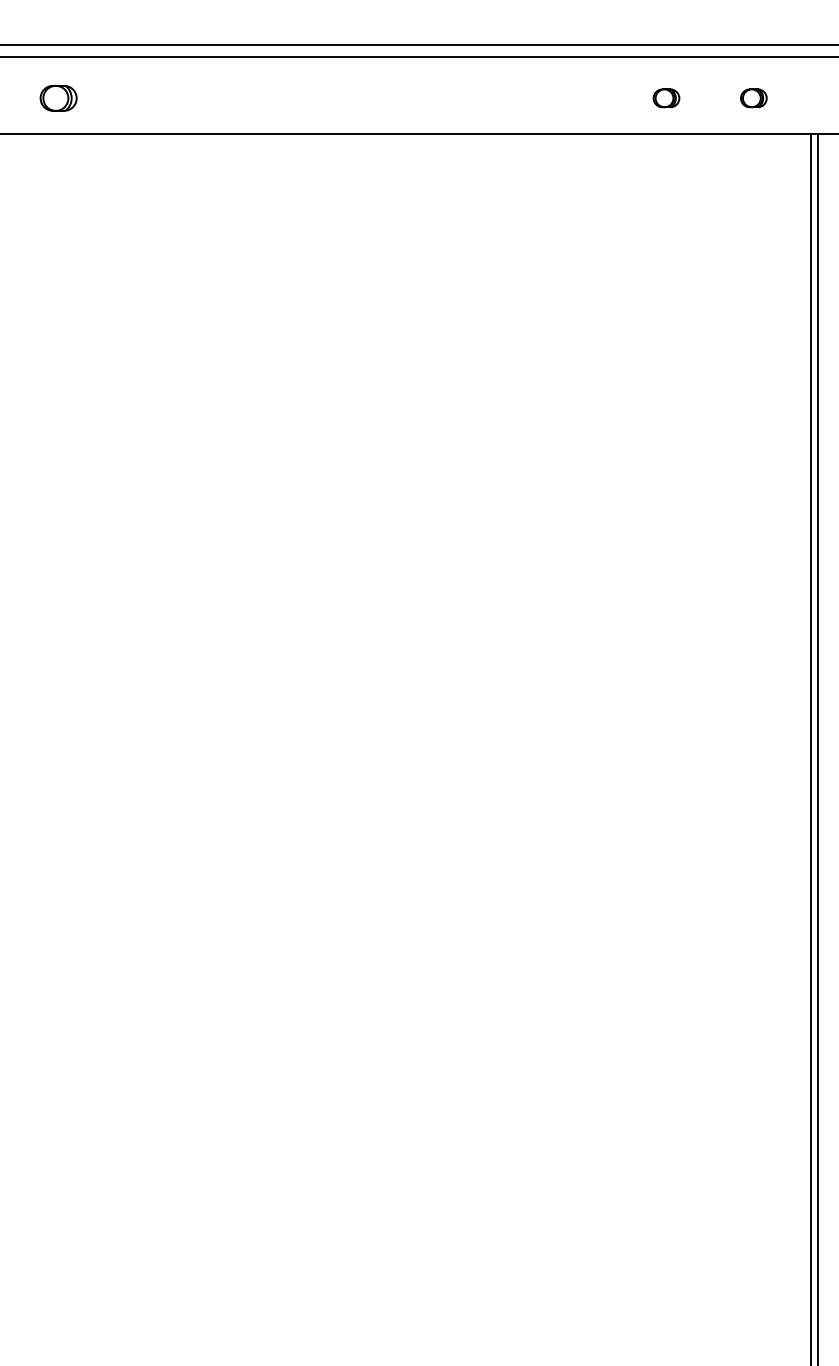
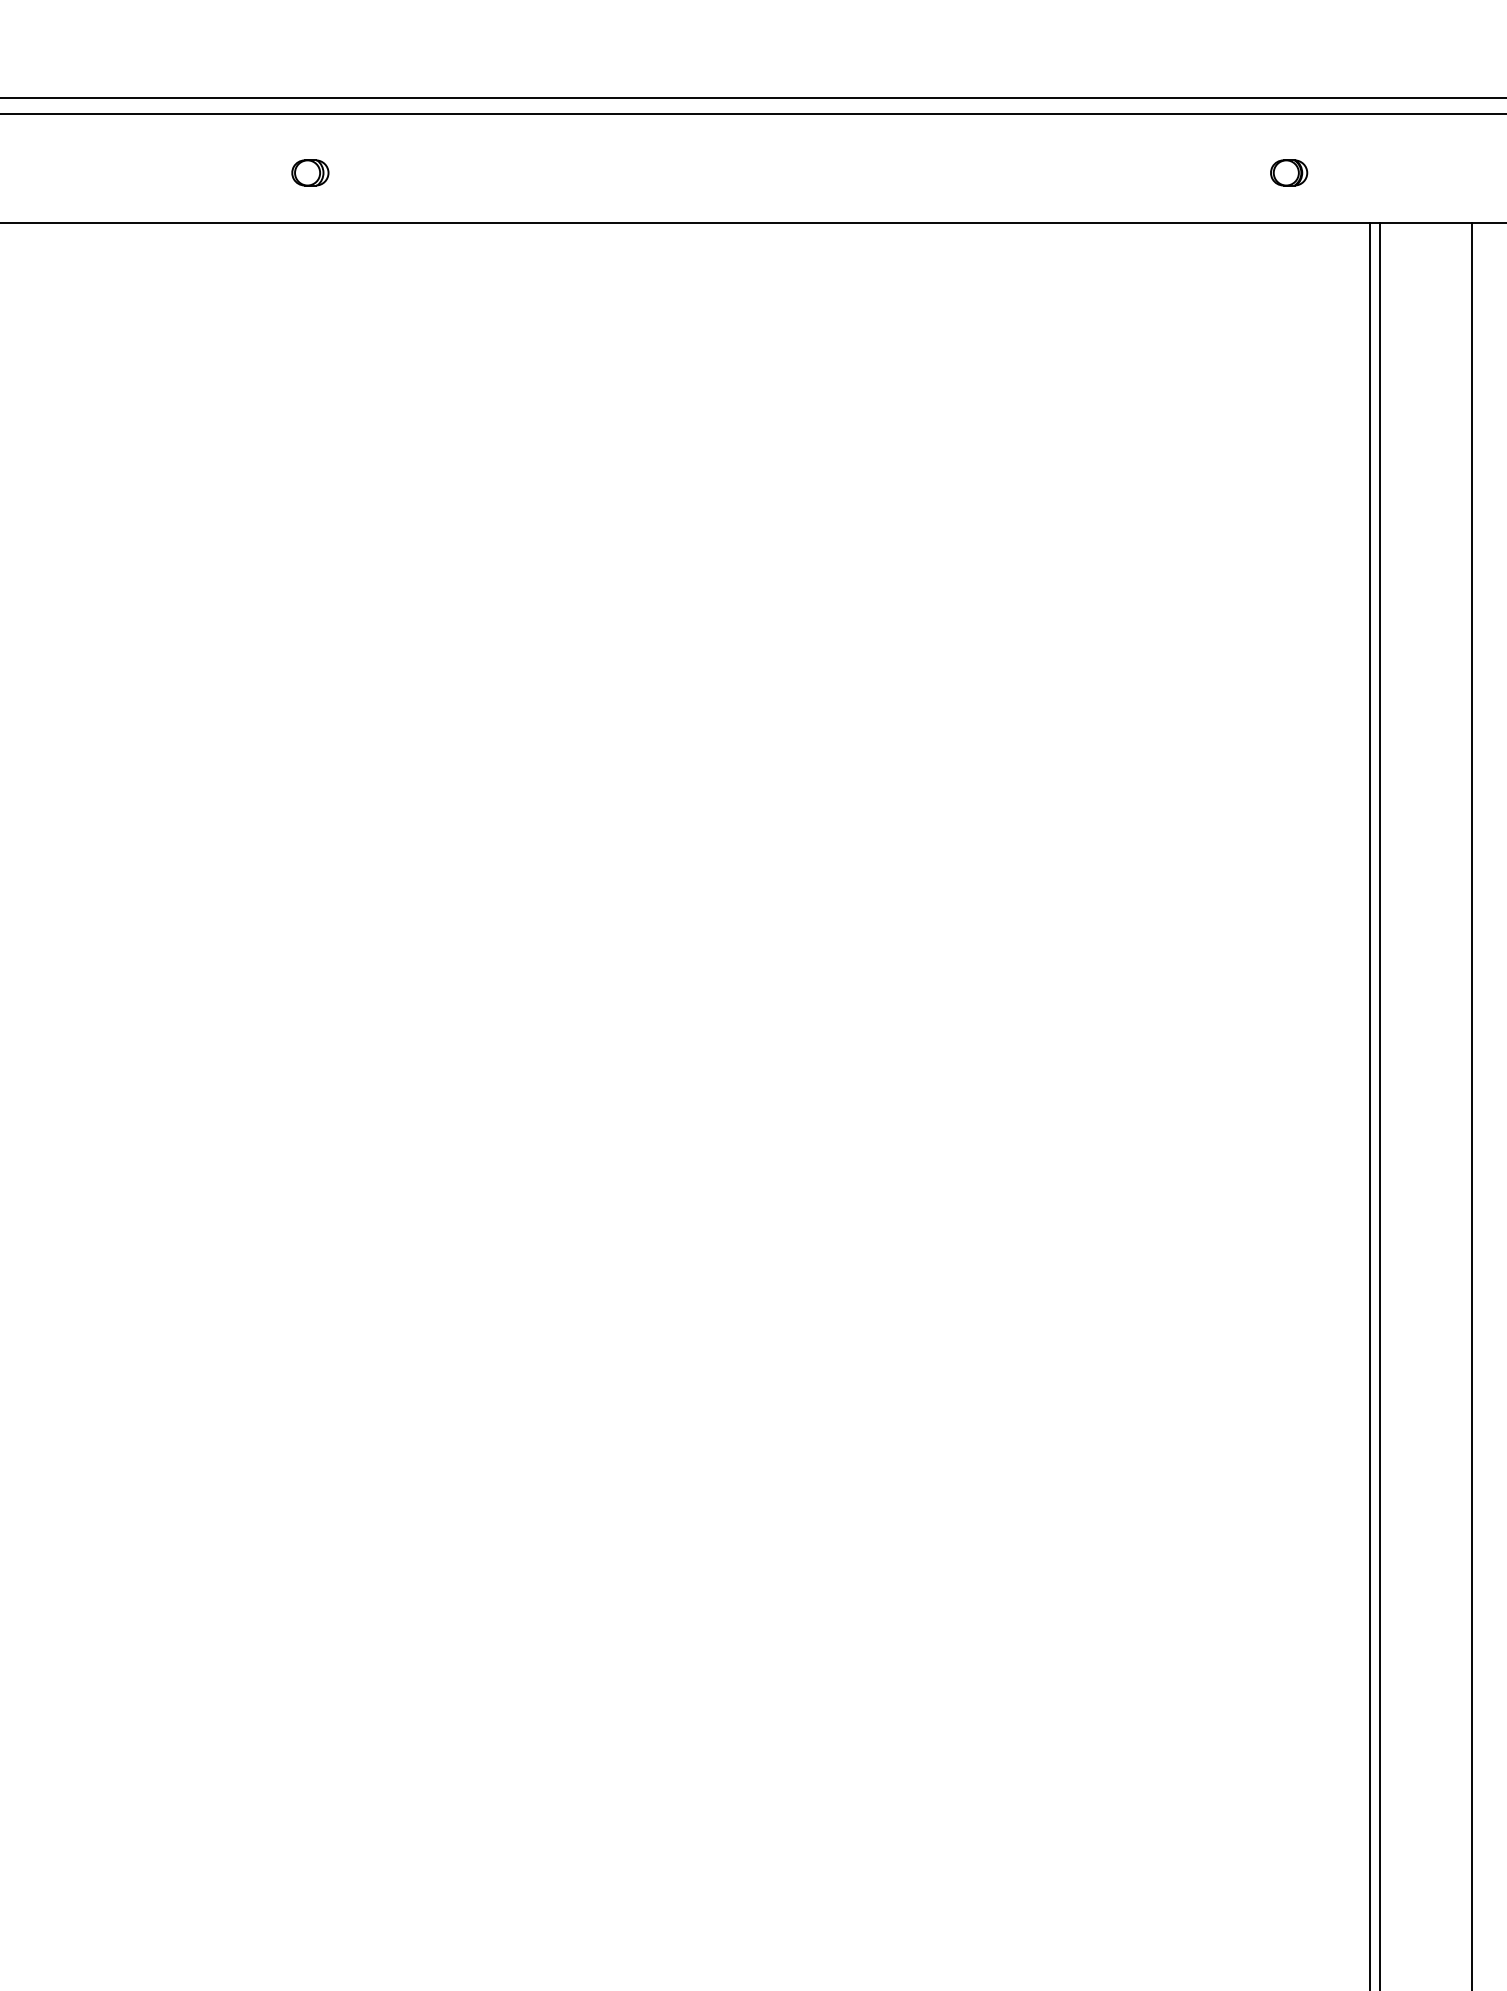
part: (58, 98) -> (310, 172), size x0.71
part: (666, 98) -> (1166, 172), removed

